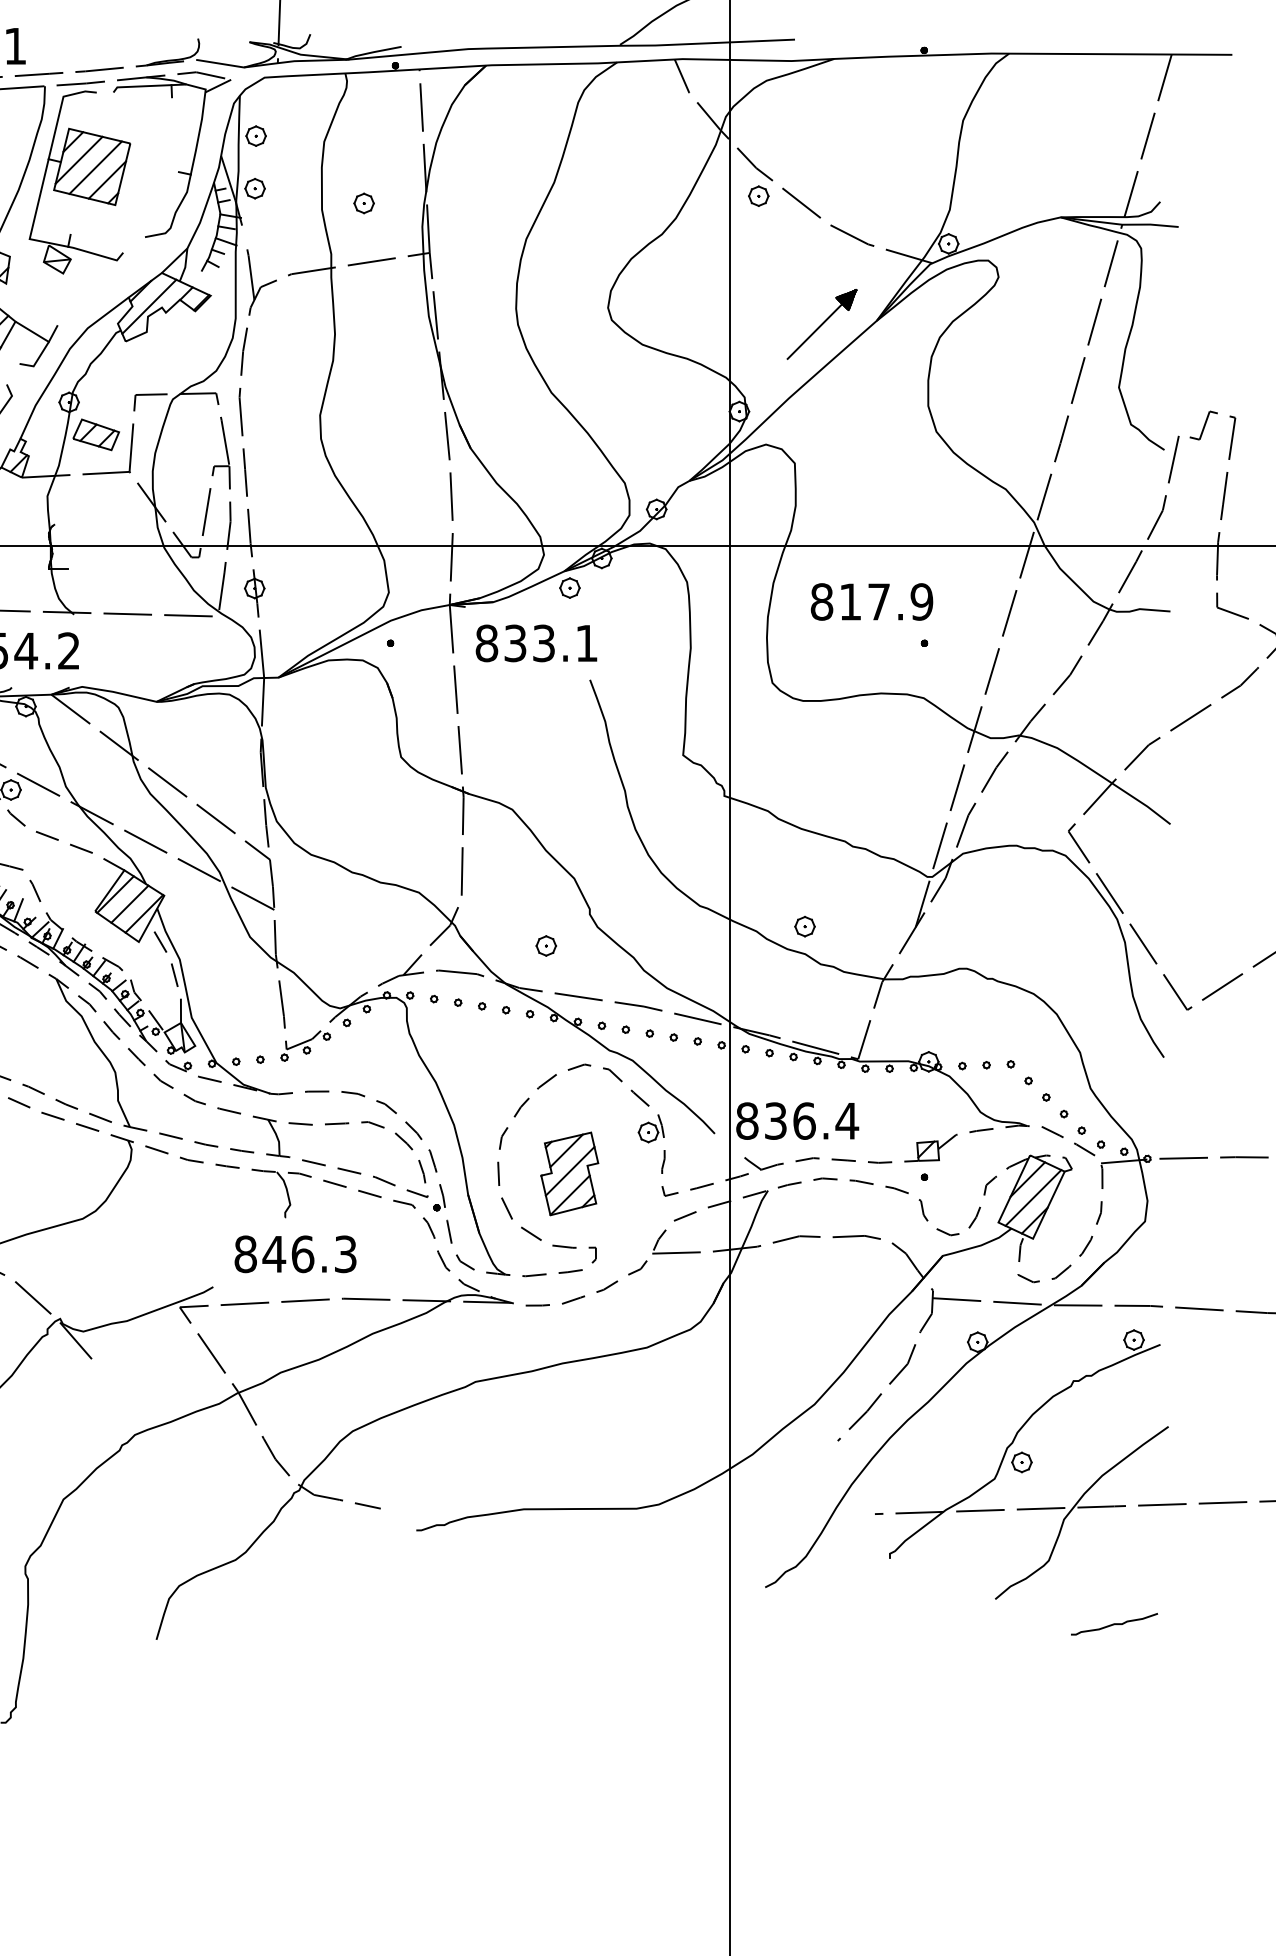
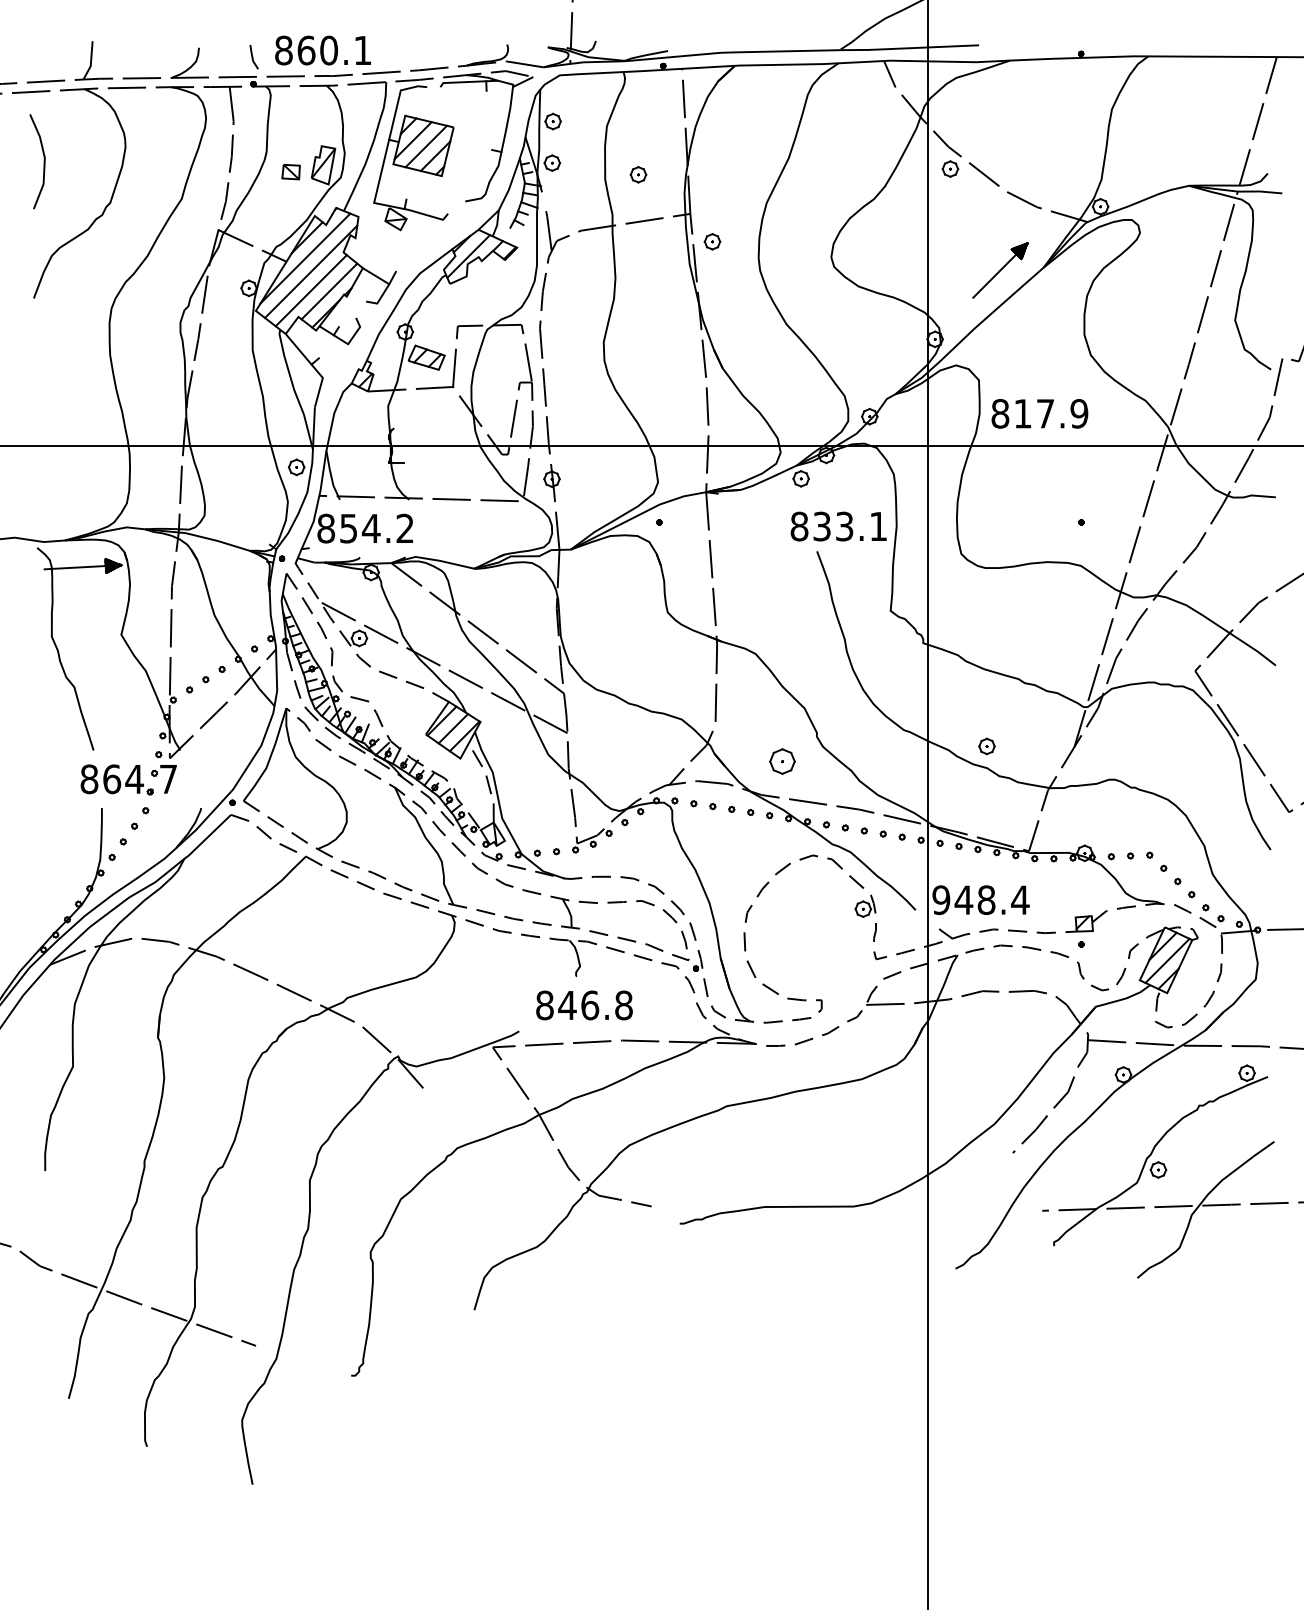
part: (457, 287) -> (712, 241), added
text: (871, 601) -> (1039, 413), moved
text: (536, 643) -> (838, 526), moved
part: (546, 945) -> (782, 761), size x1.6
text: (775, 1121) -> (963, 900), 836.4 -> 948.4
part: (569, 1173) -> (800, 941), removed
text: (345, 1254) -> (623, 1005), 846.3 -> 846.8
curve: (1114, 1623) -> (1231, 1297), removed

